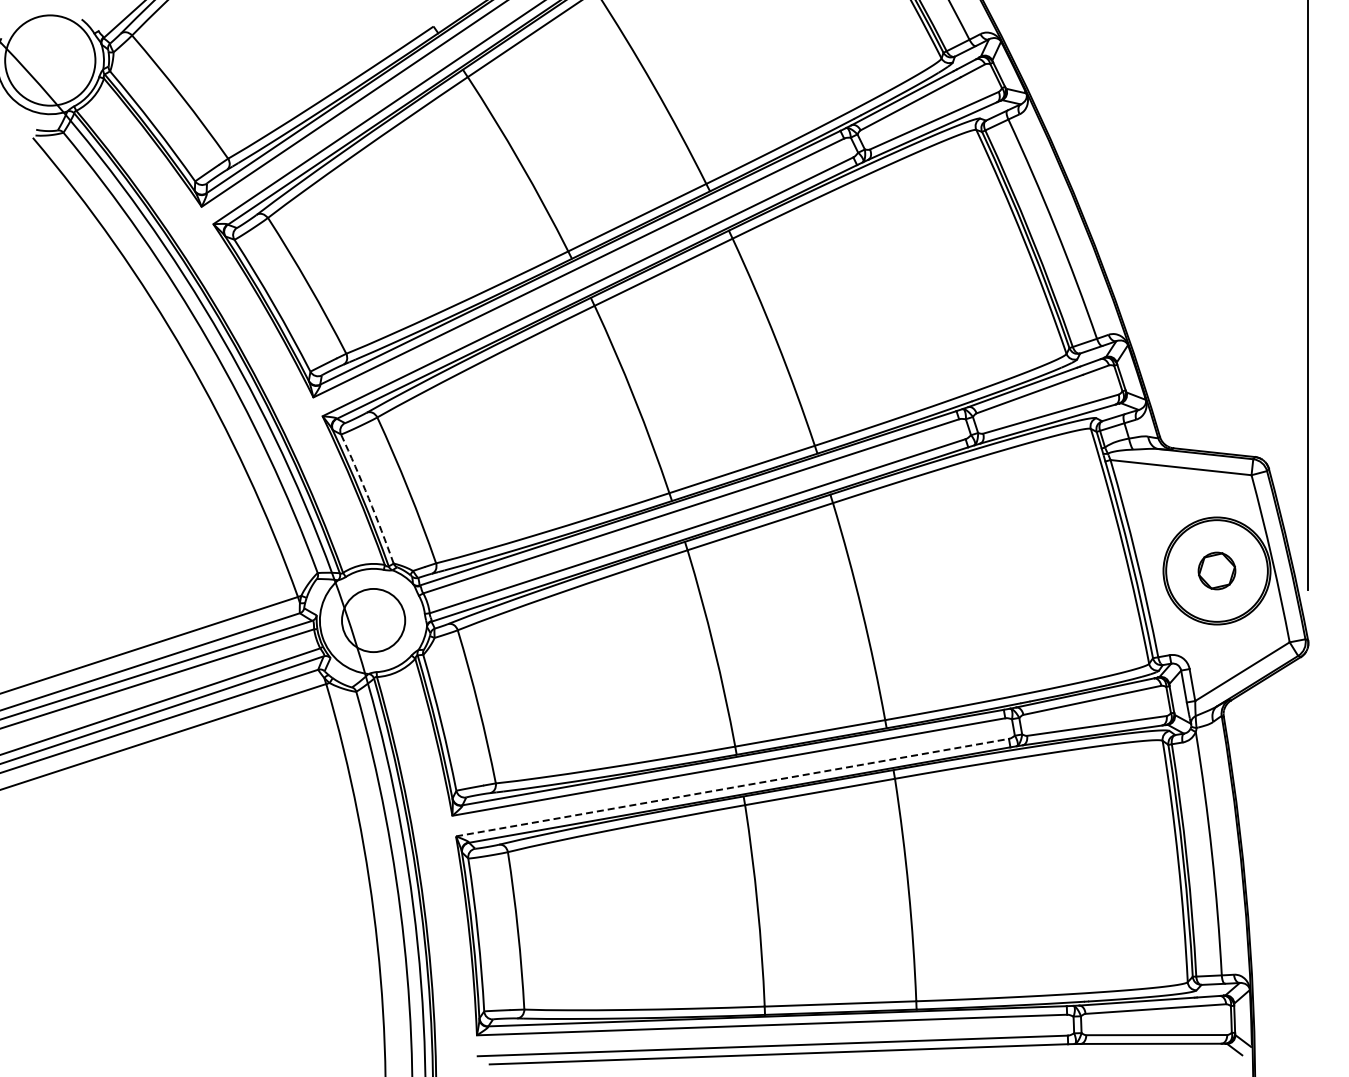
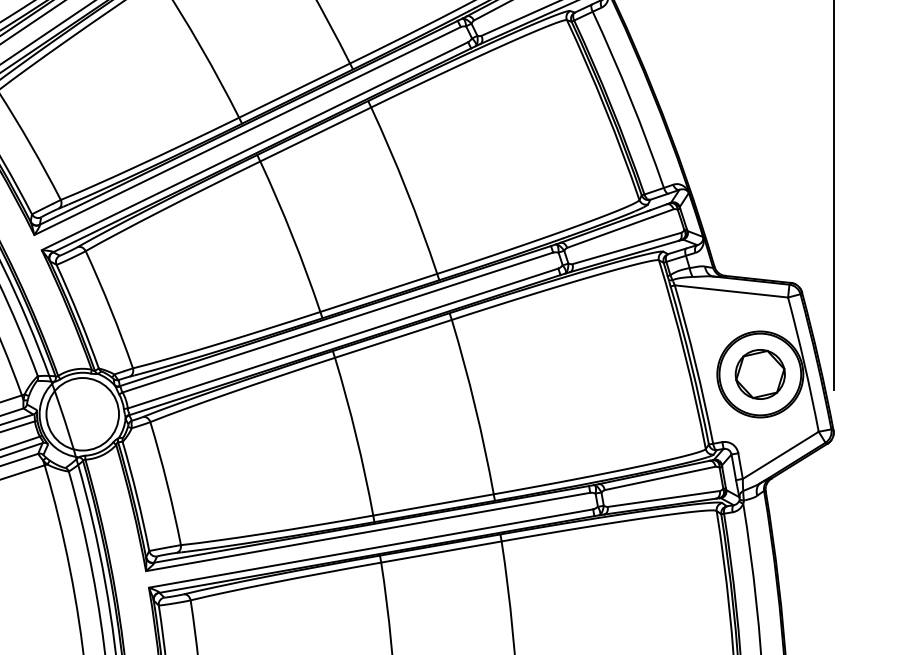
arc: (368, 498) -> (78, 316), dashed -> solid
part: (1216, 570) -> (759, 374), size x1.67
circle: (373, 620) -> (82, 414), size x1.43
line: (732, 787) -> (371, 548), dashed -> solid

